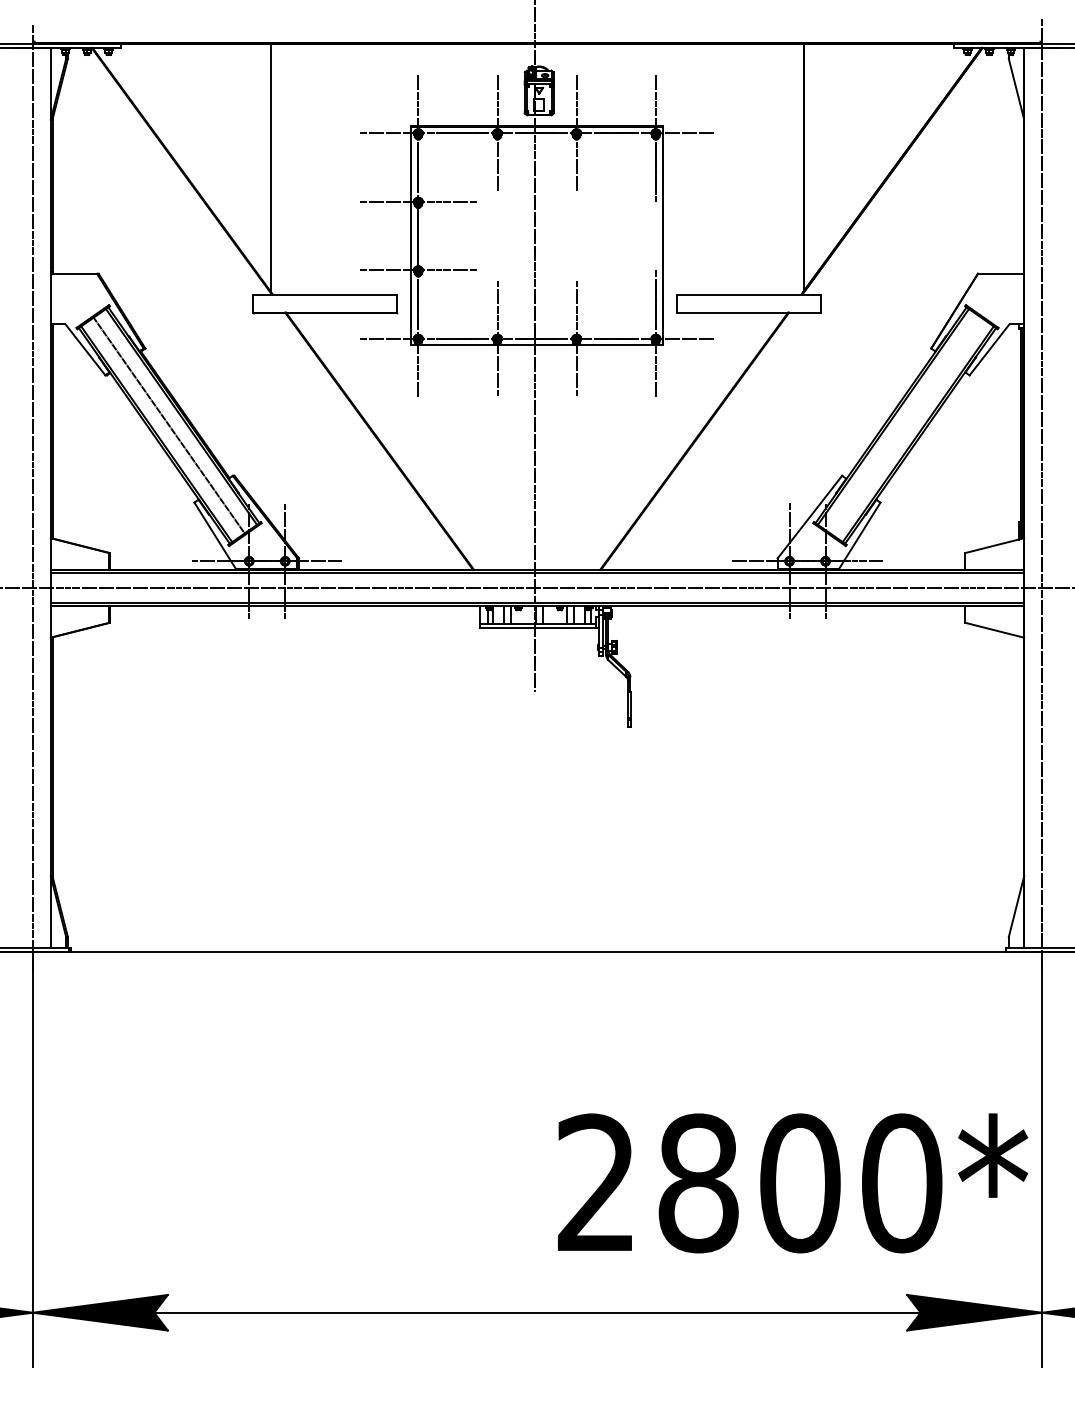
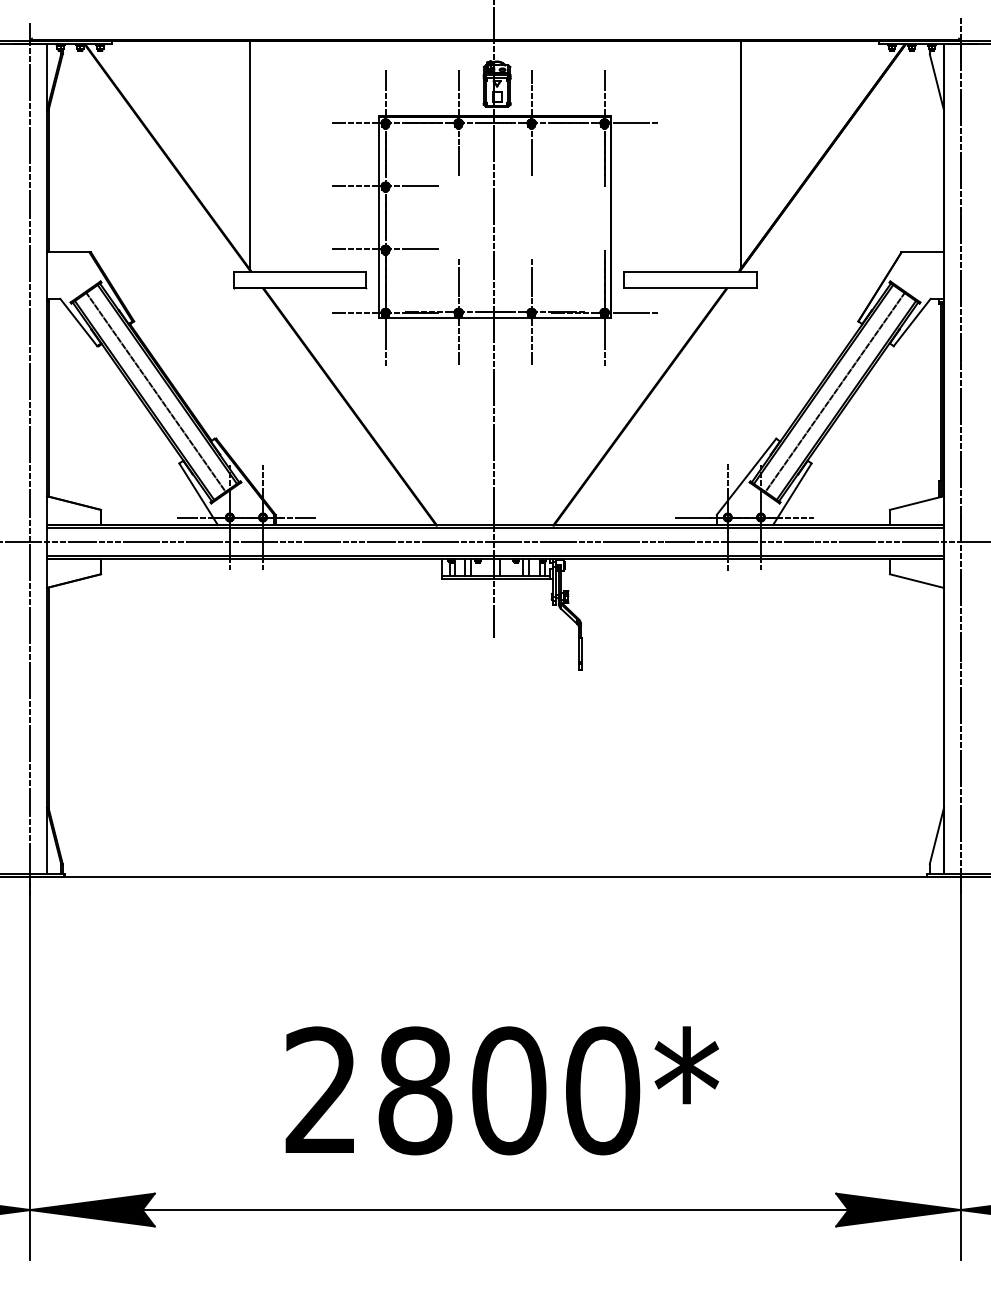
line: (905, 425) -> (834, 392), added
text: (793, 1183) -> (502, 1090), moved

